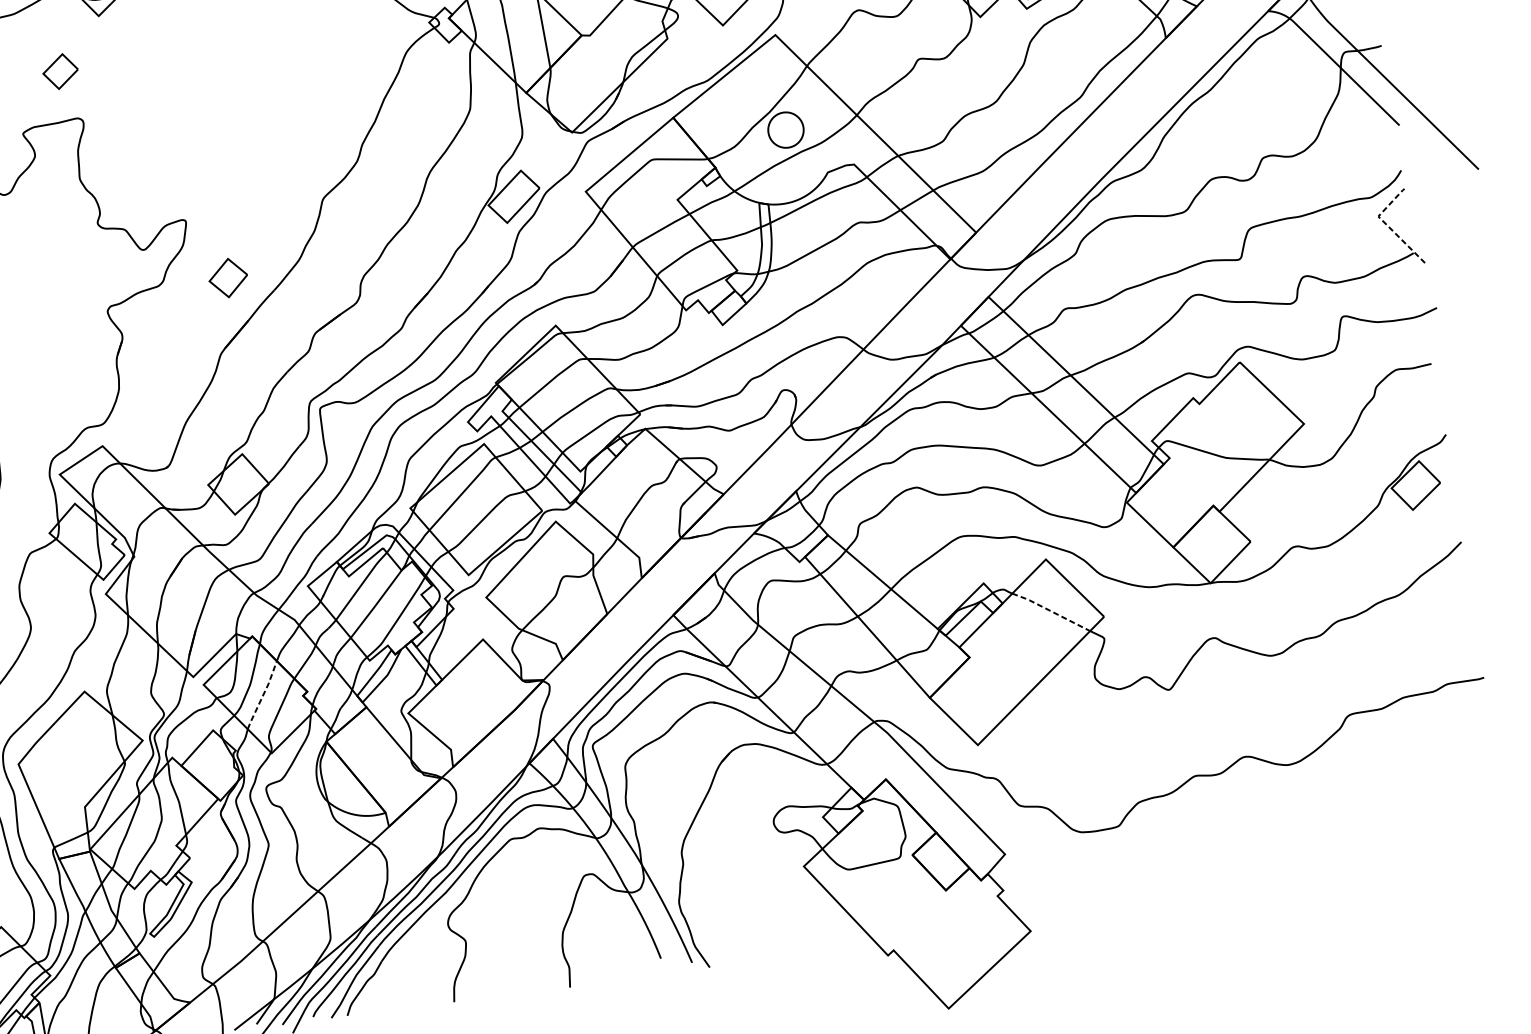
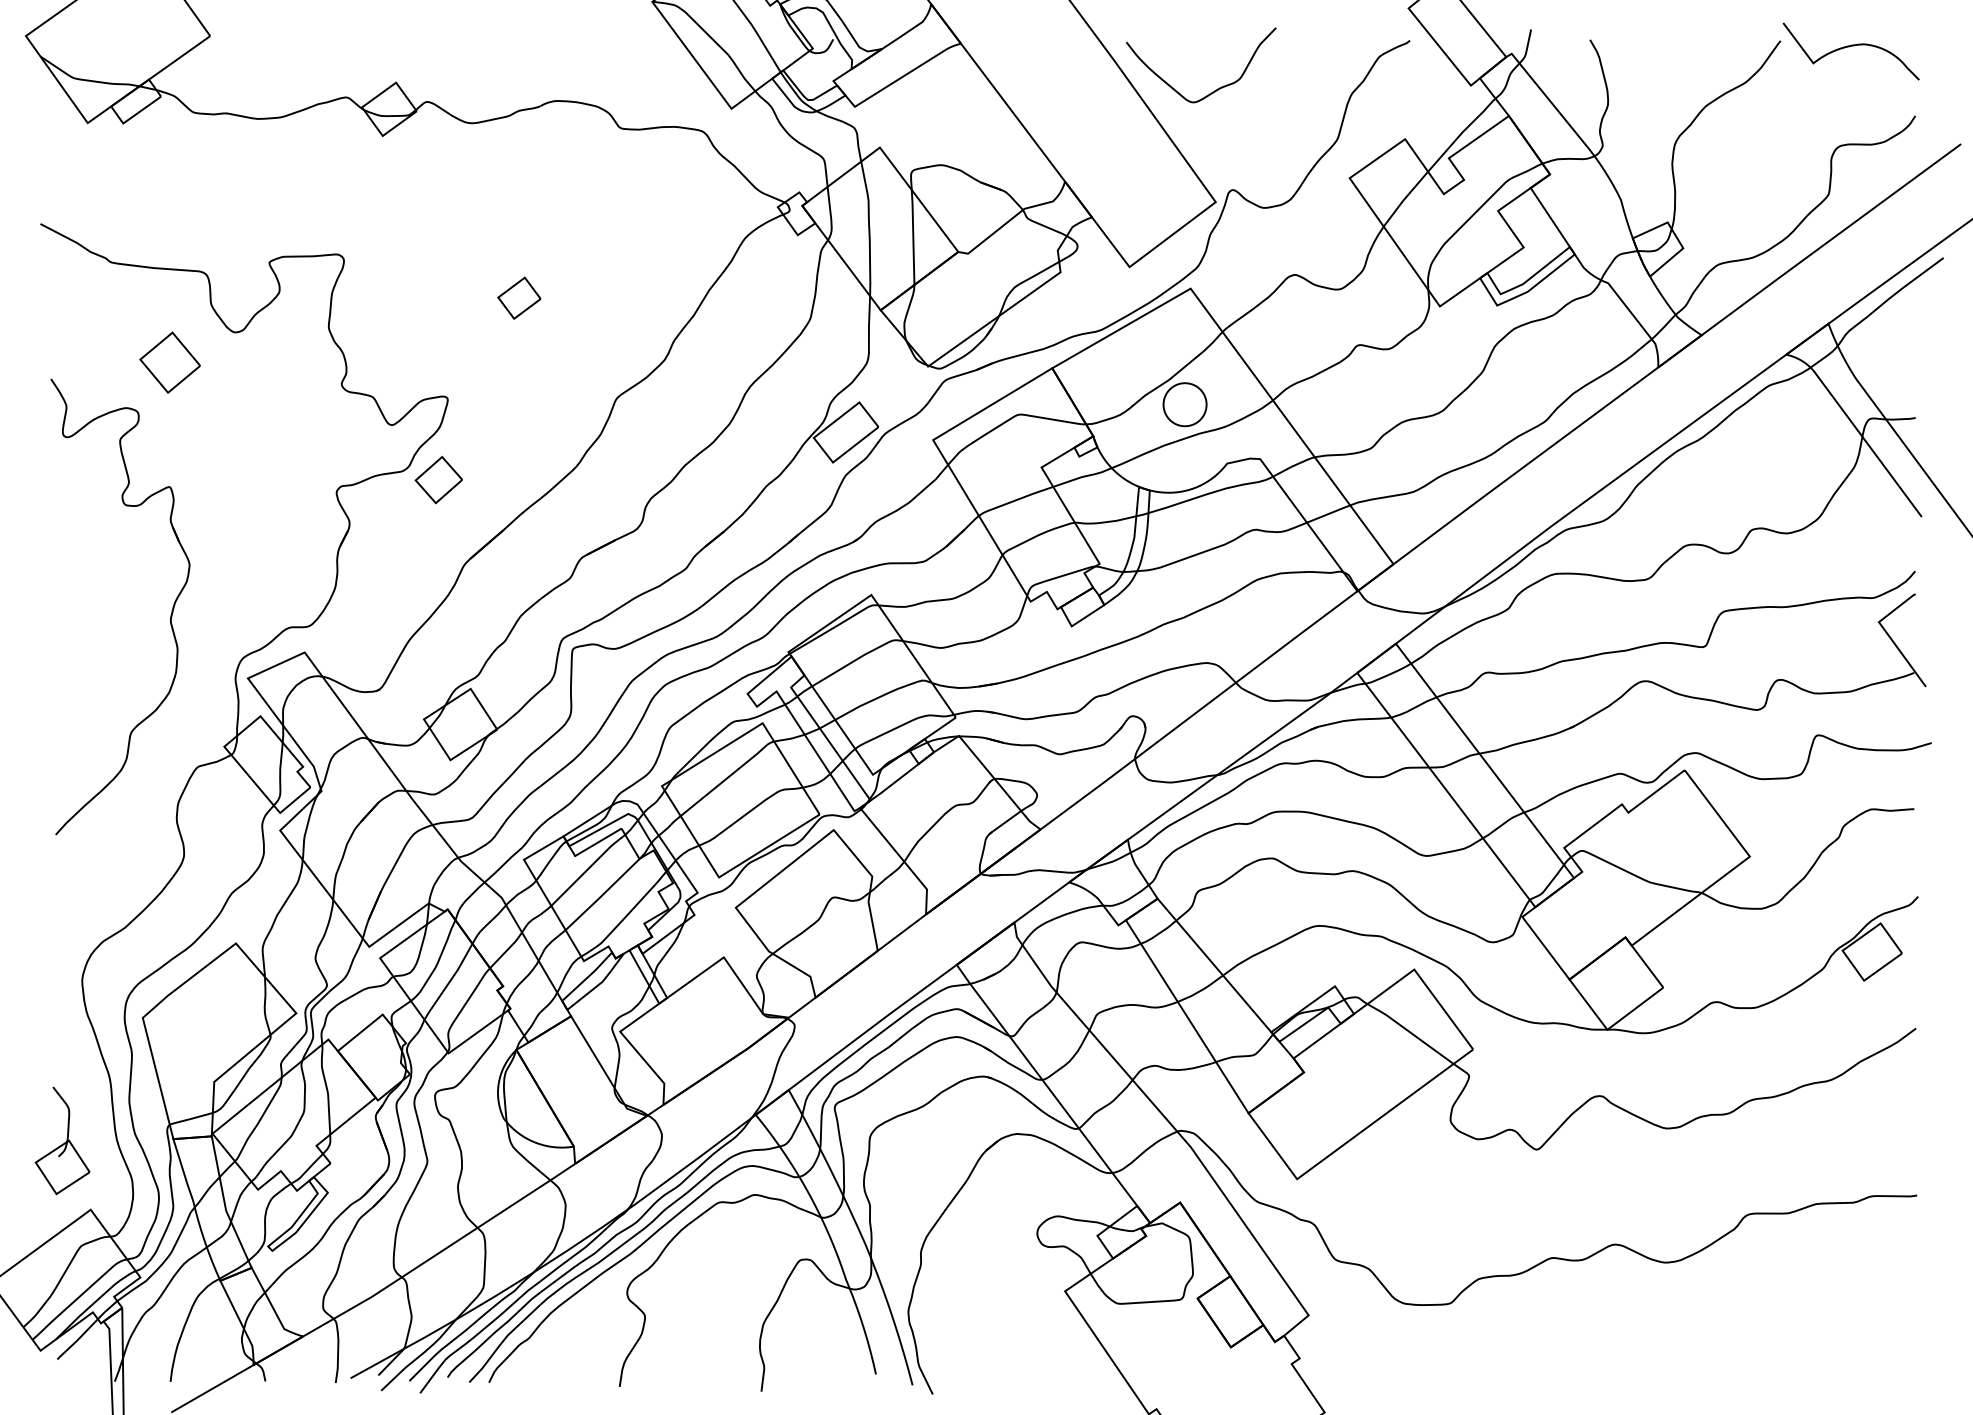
part: (60, 71) -> (519, 297), moved
line: (1387, 225) -> (1888, 634), dashed -> solid
part: (227, 277) -> (438, 479), moved
line: (1050, 611) -> (1410, 1032), dashed -> solid
line: (263, 694) -> (449, 981), dashed -> solid

